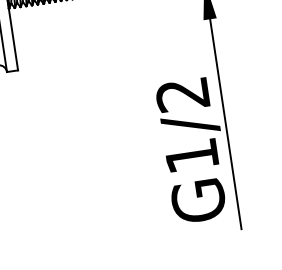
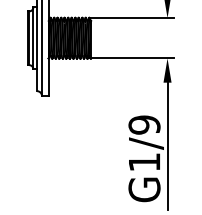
text: (182, 93) -> (144, 124), G1/2 -> G1/9

